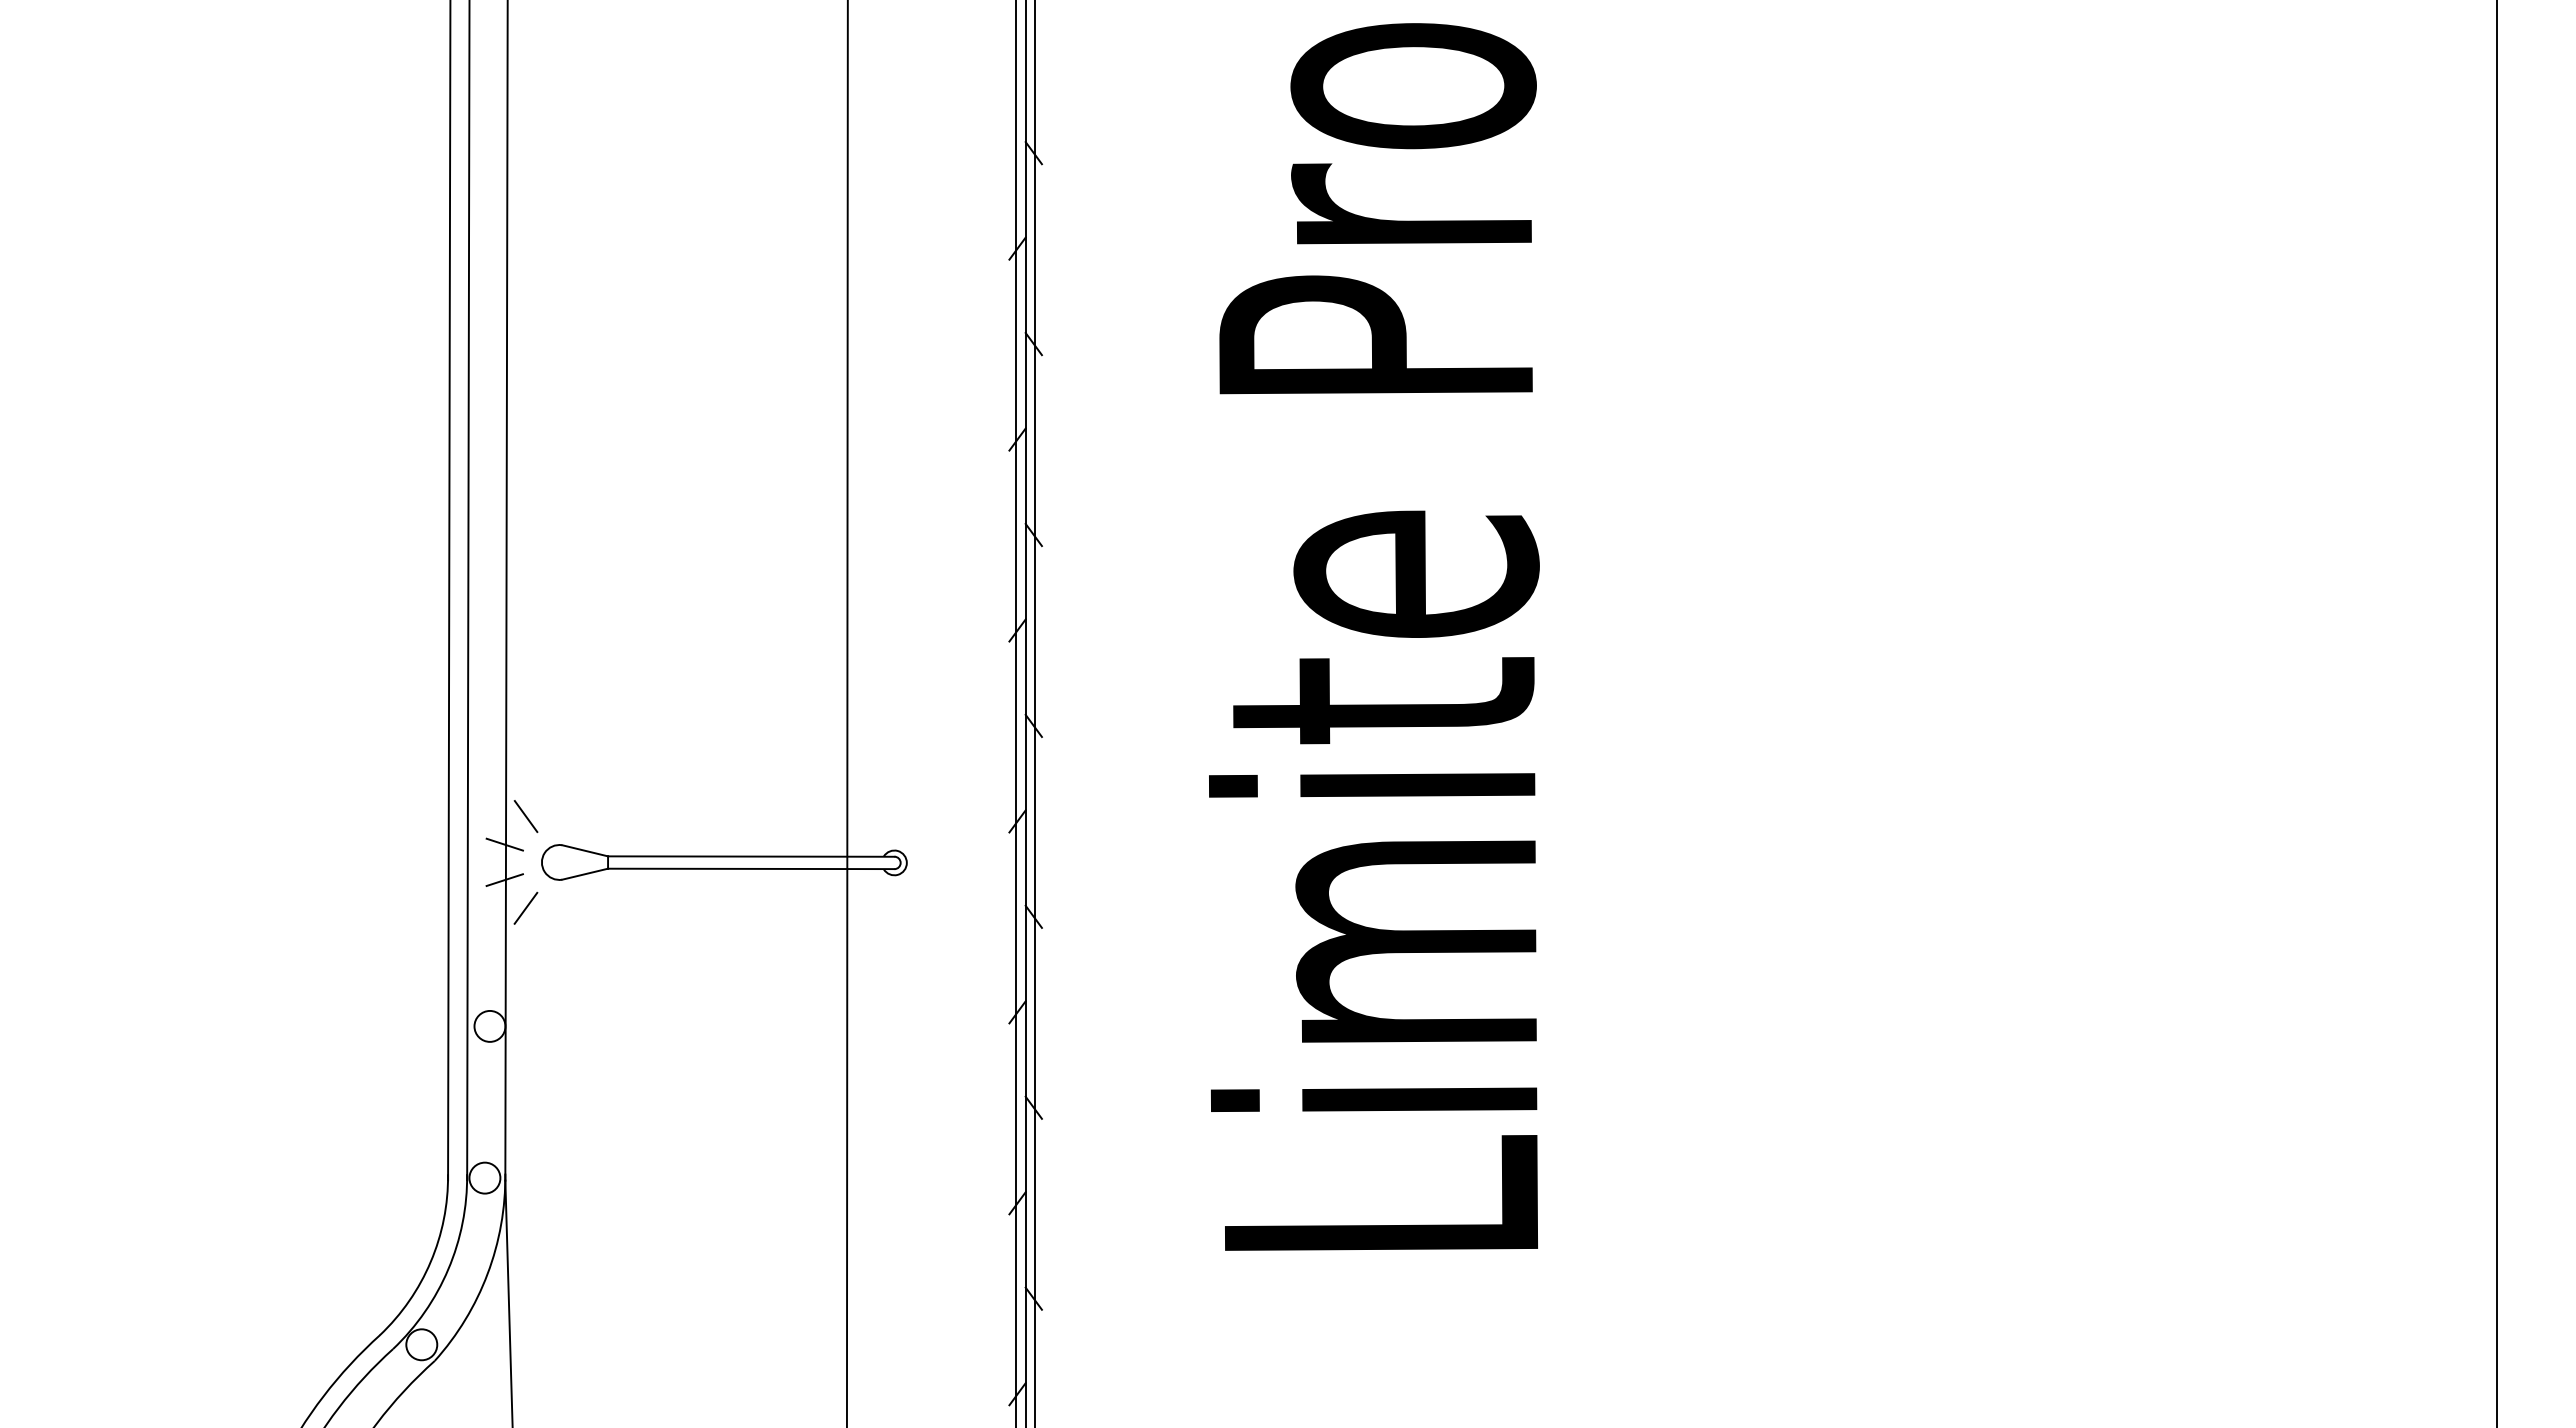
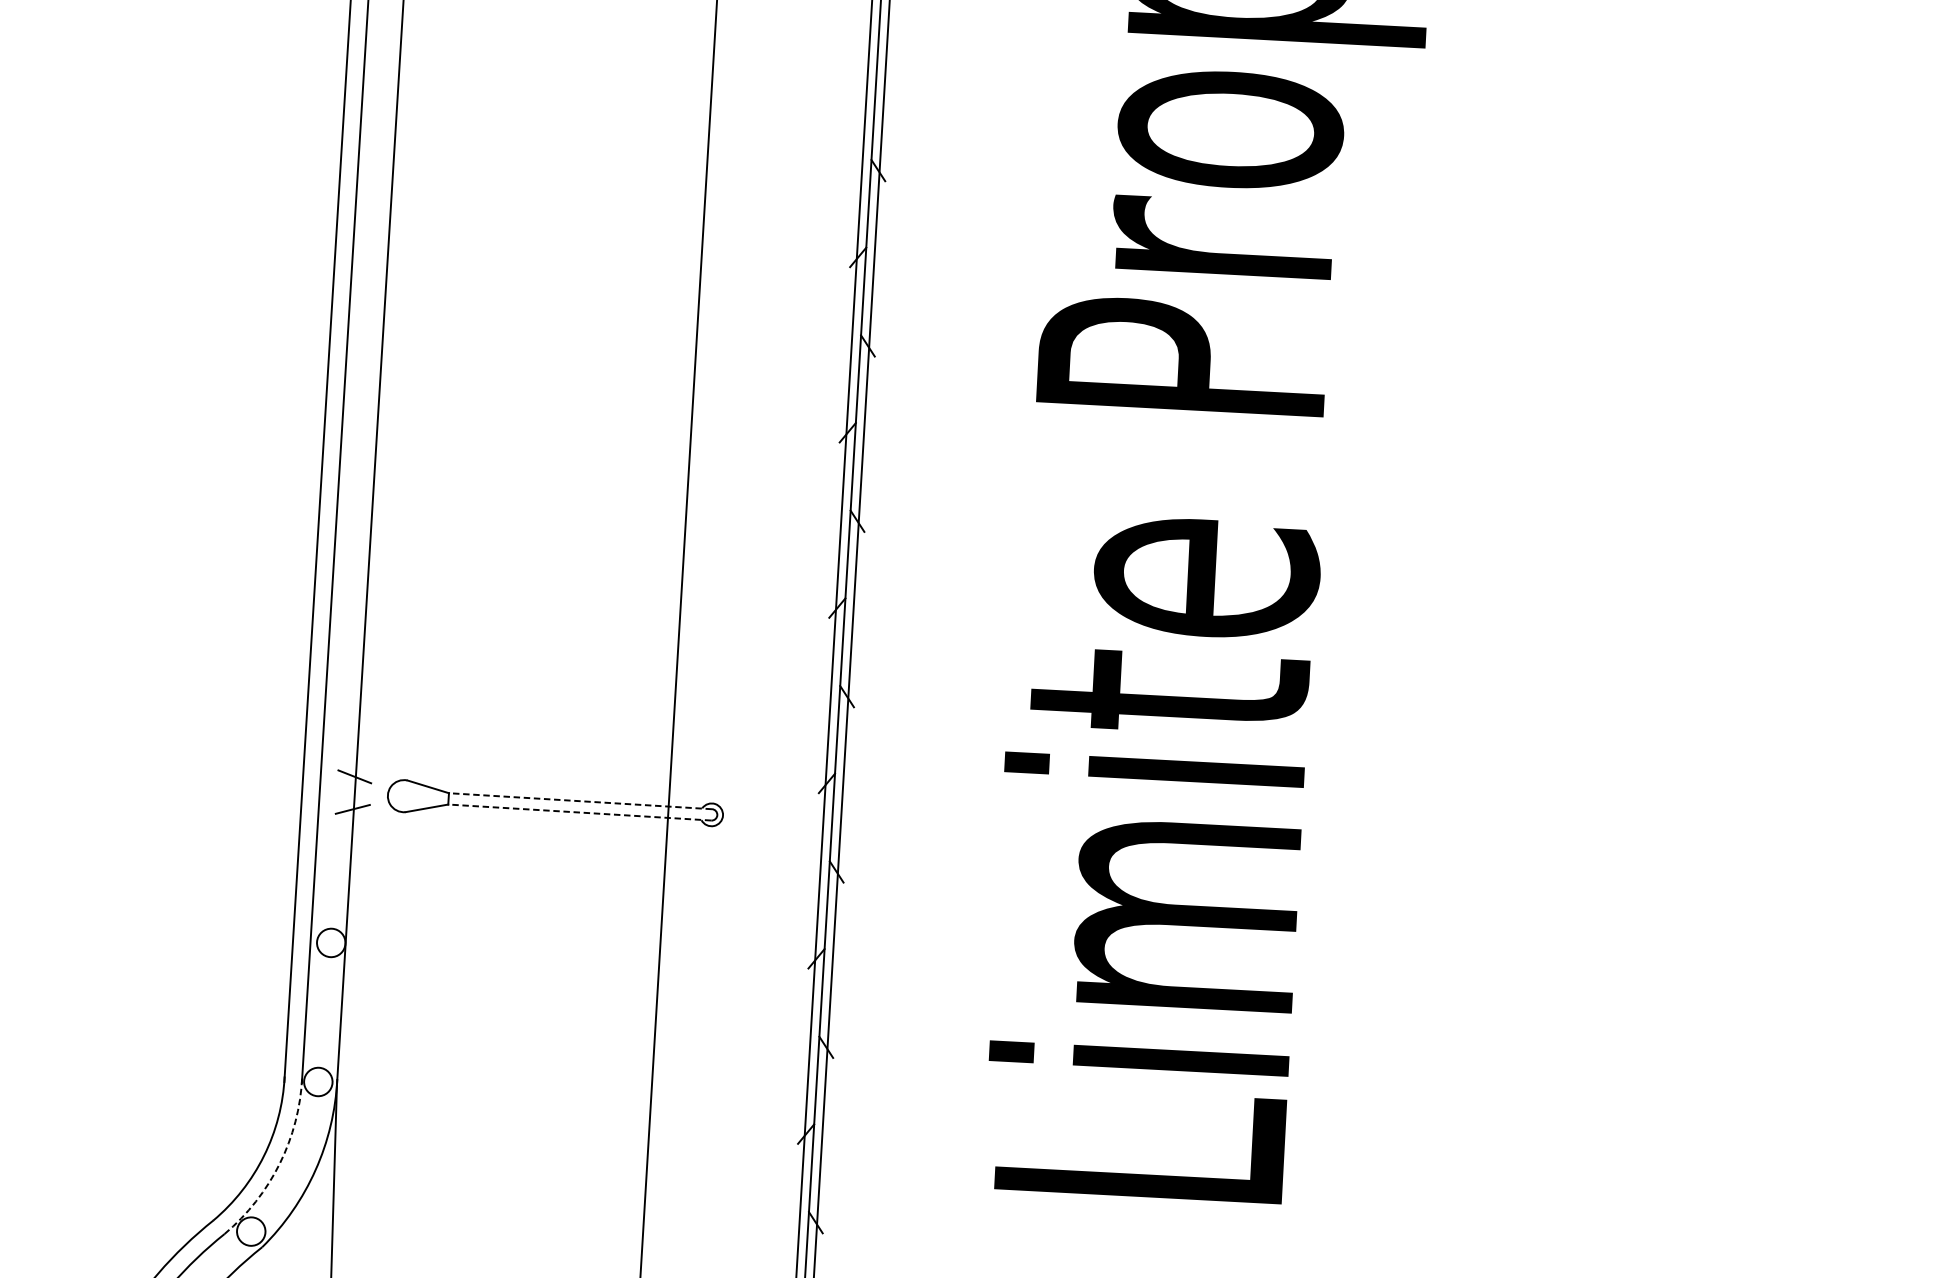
line: (525, 816) -> (375, 752), removed
line: (750, 856) -> (579, 801), solid -> dashed
line: (750, 868) -> (579, 812), solid -> dashed
line: (525, 907) -> (370, 835), removed
arc: (448, 1269) -> (279, 1163), solid -> dashed

